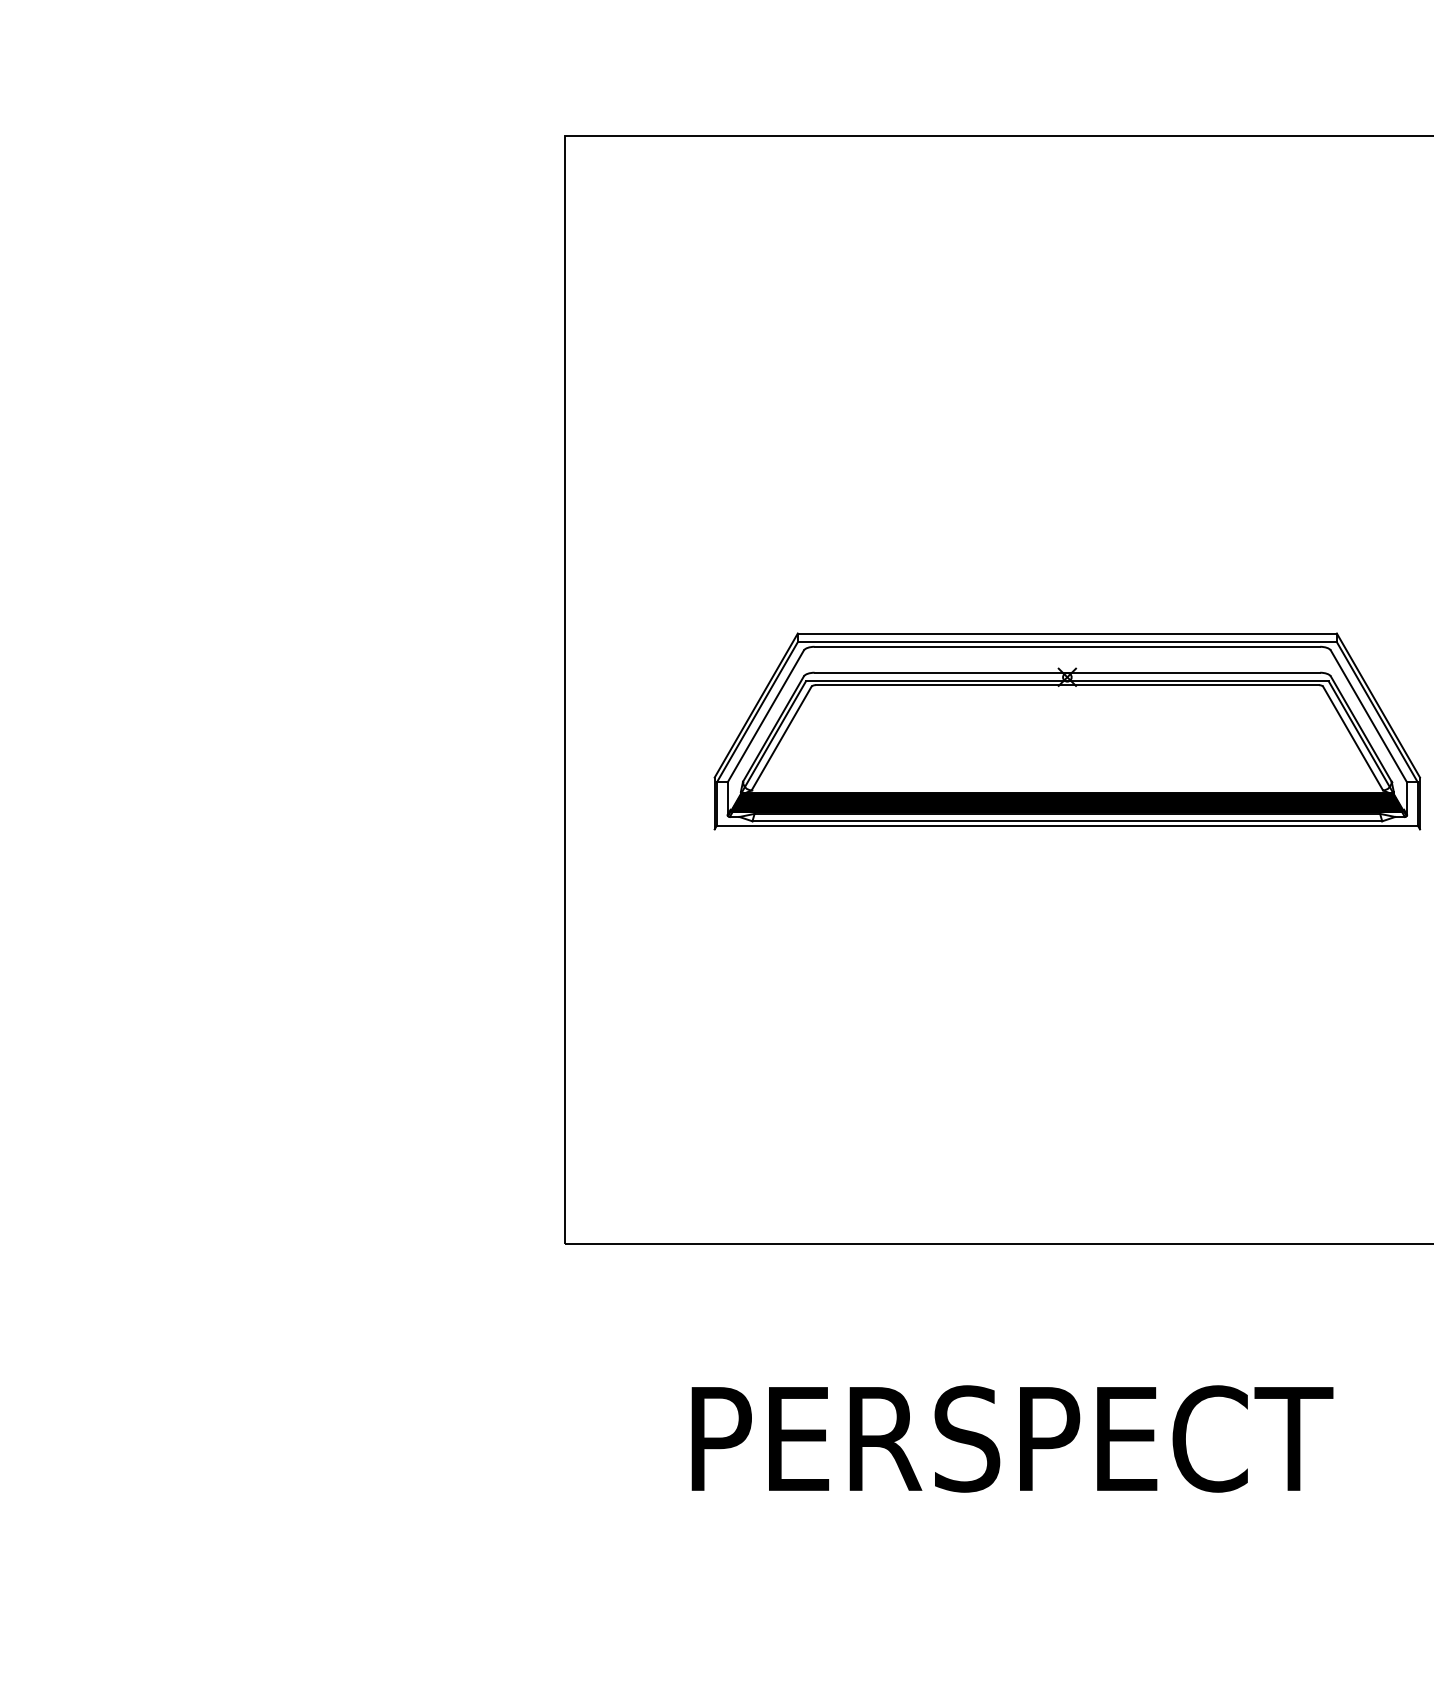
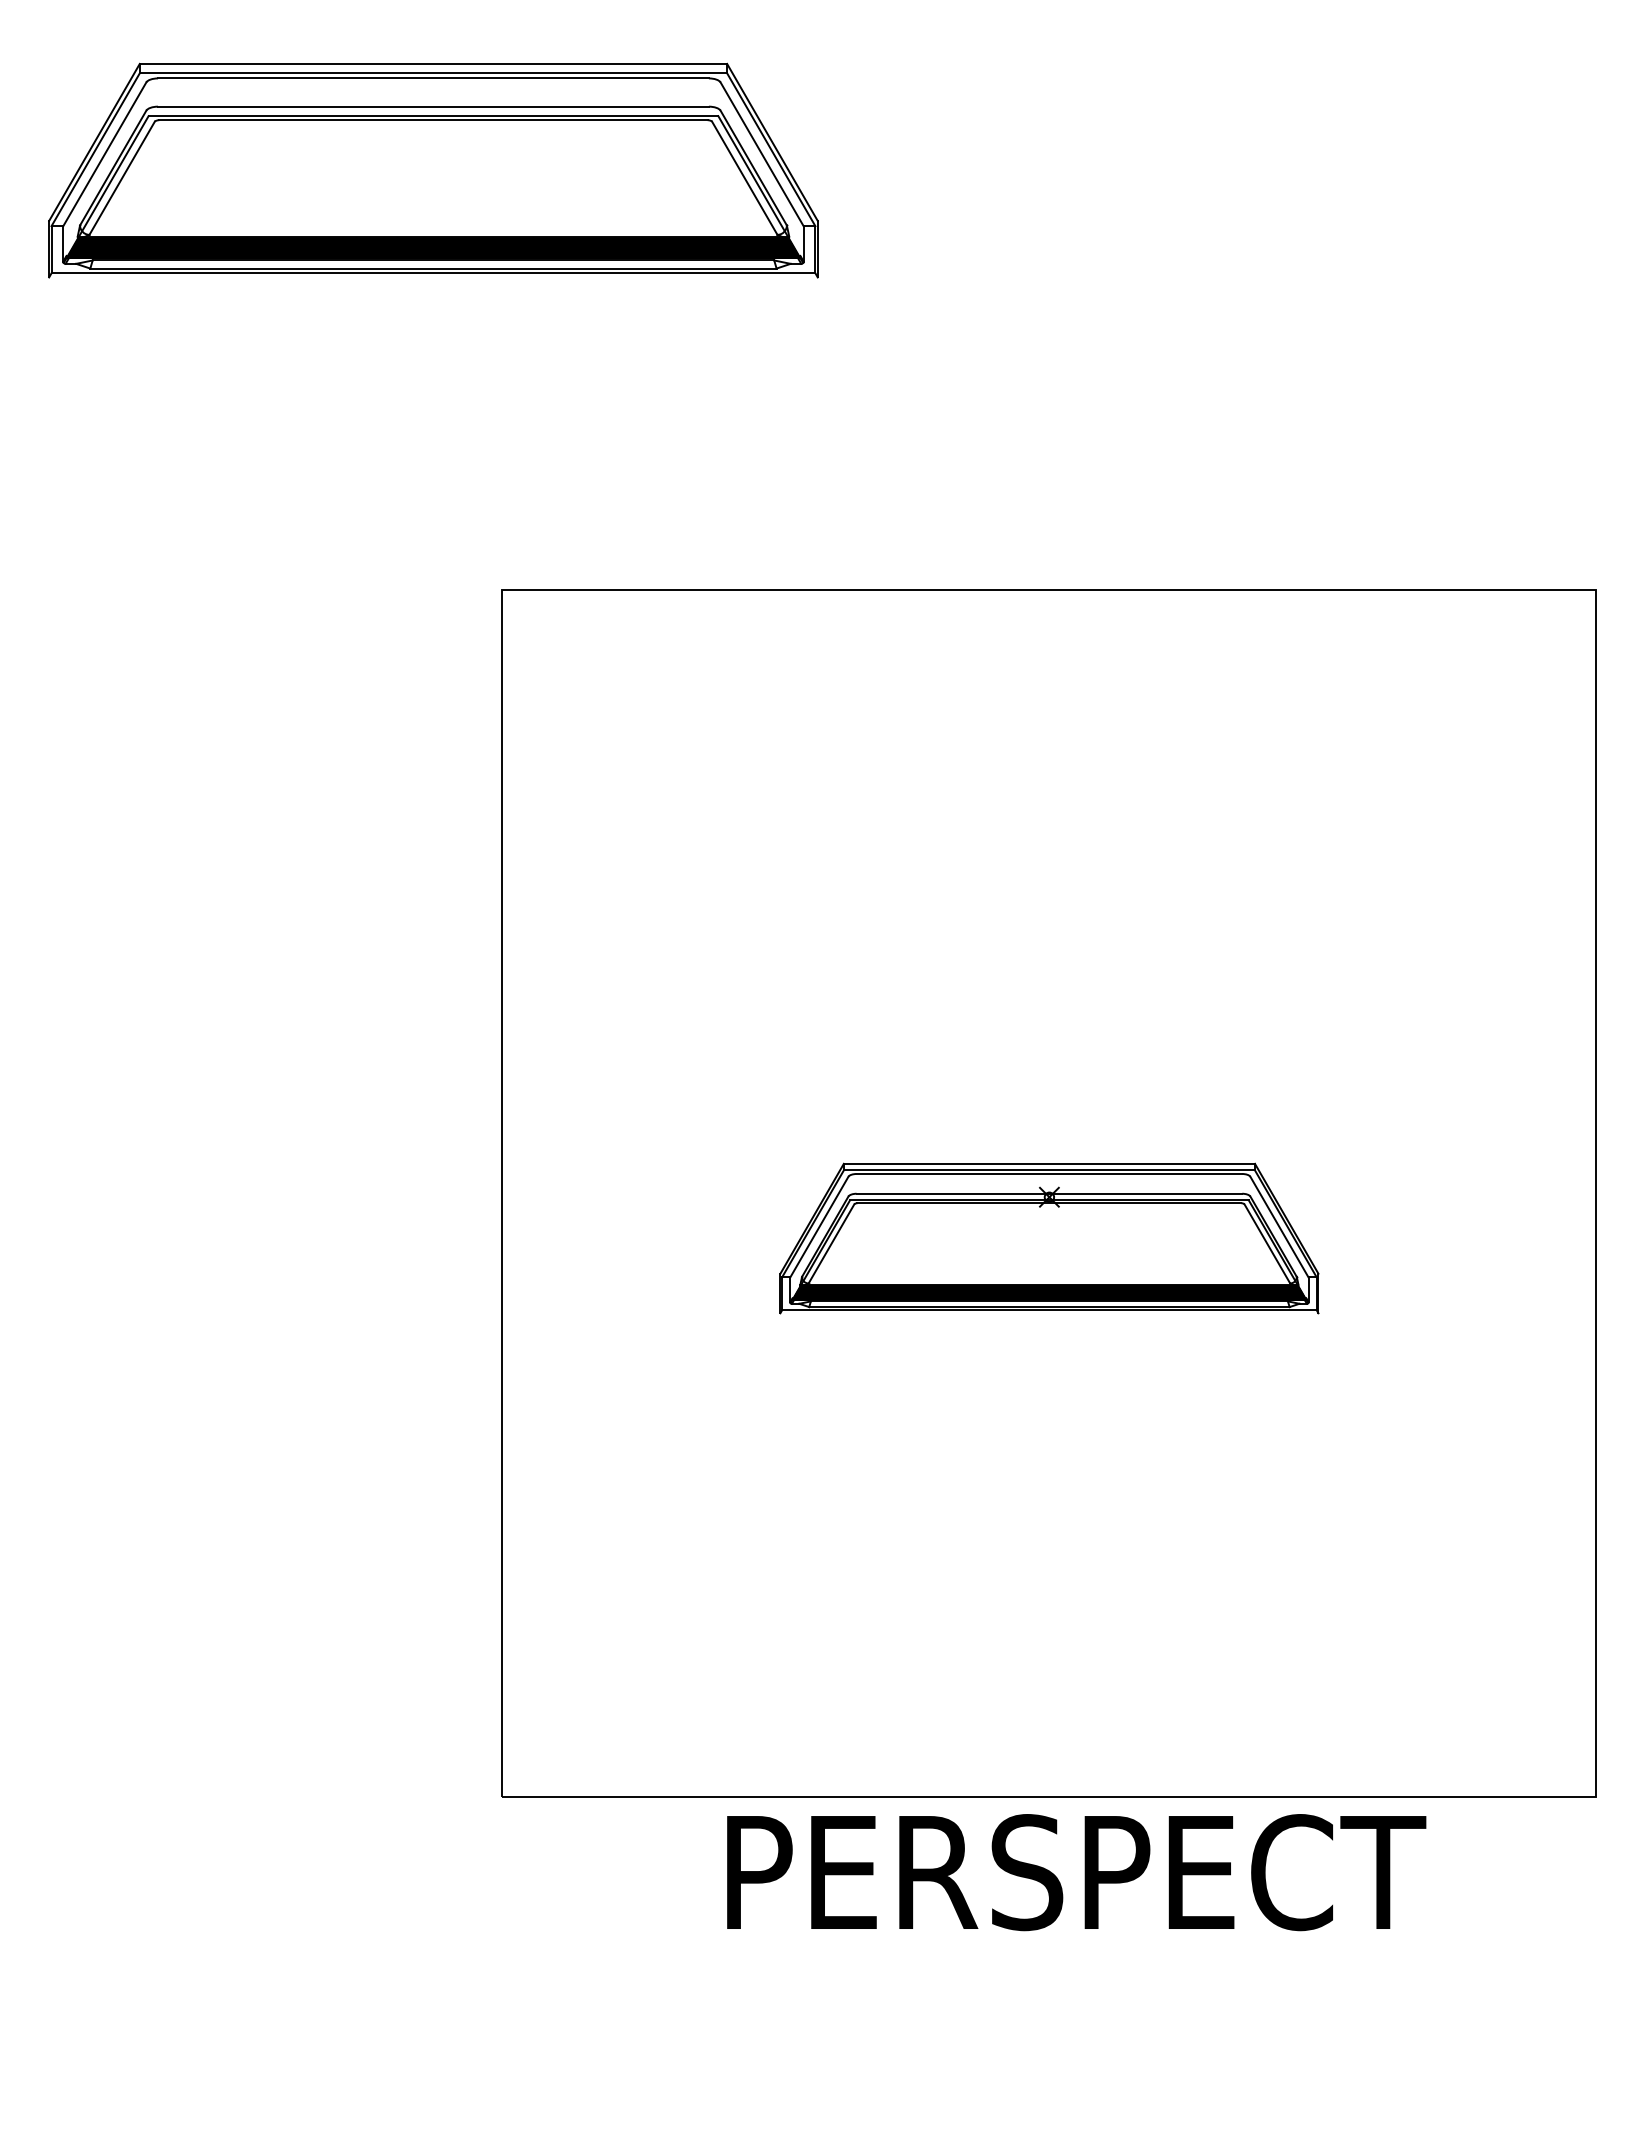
part: (1067, 731) -> (1049, 1238), size x0.7
text: (1012, 1438) -> (1076, 1872), moved

